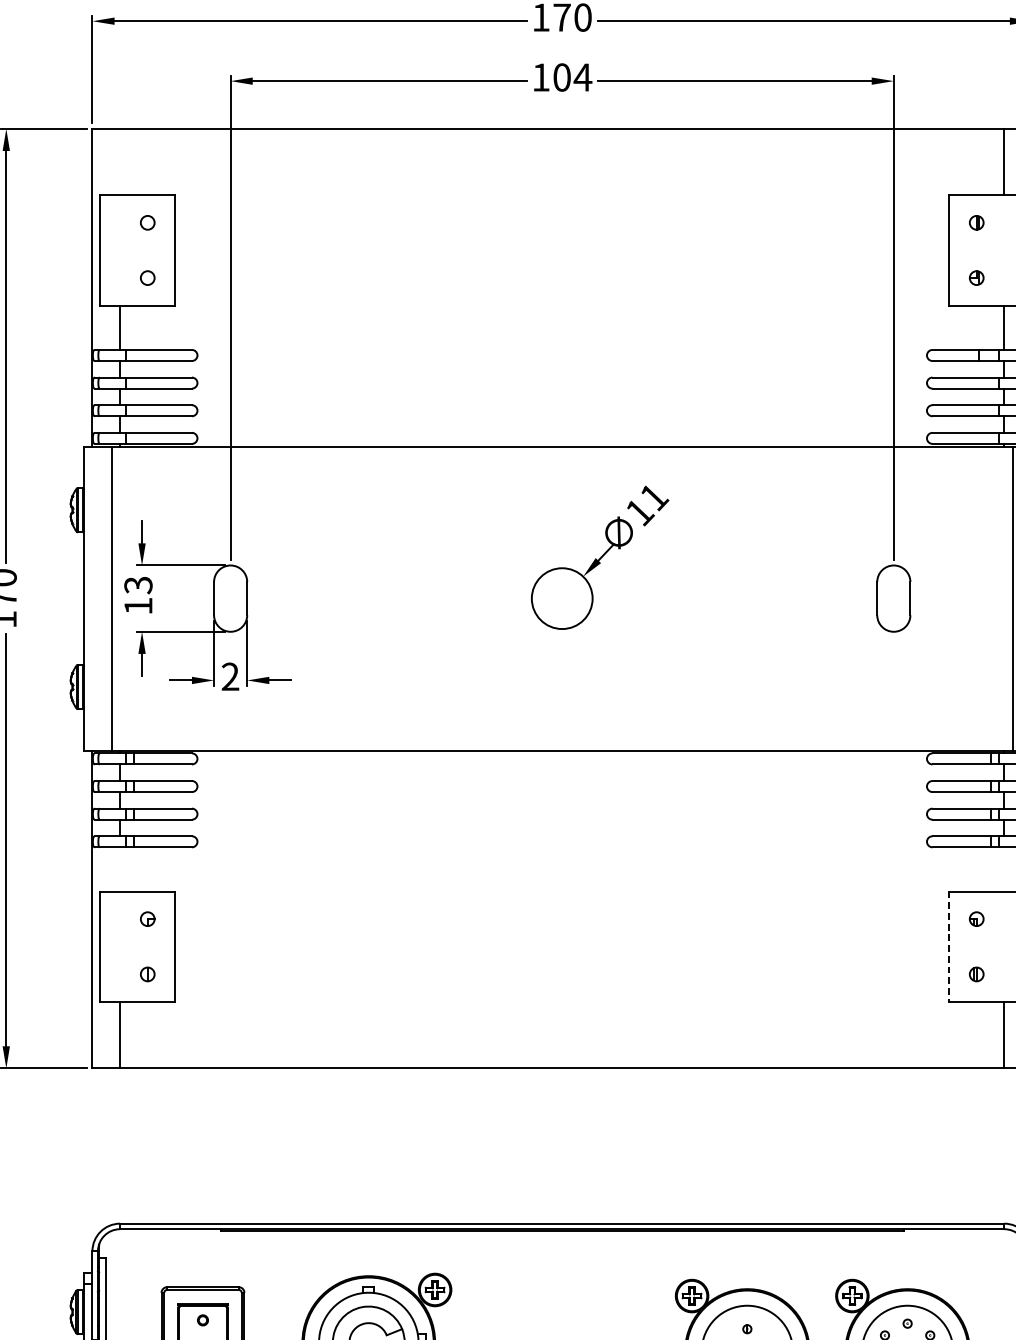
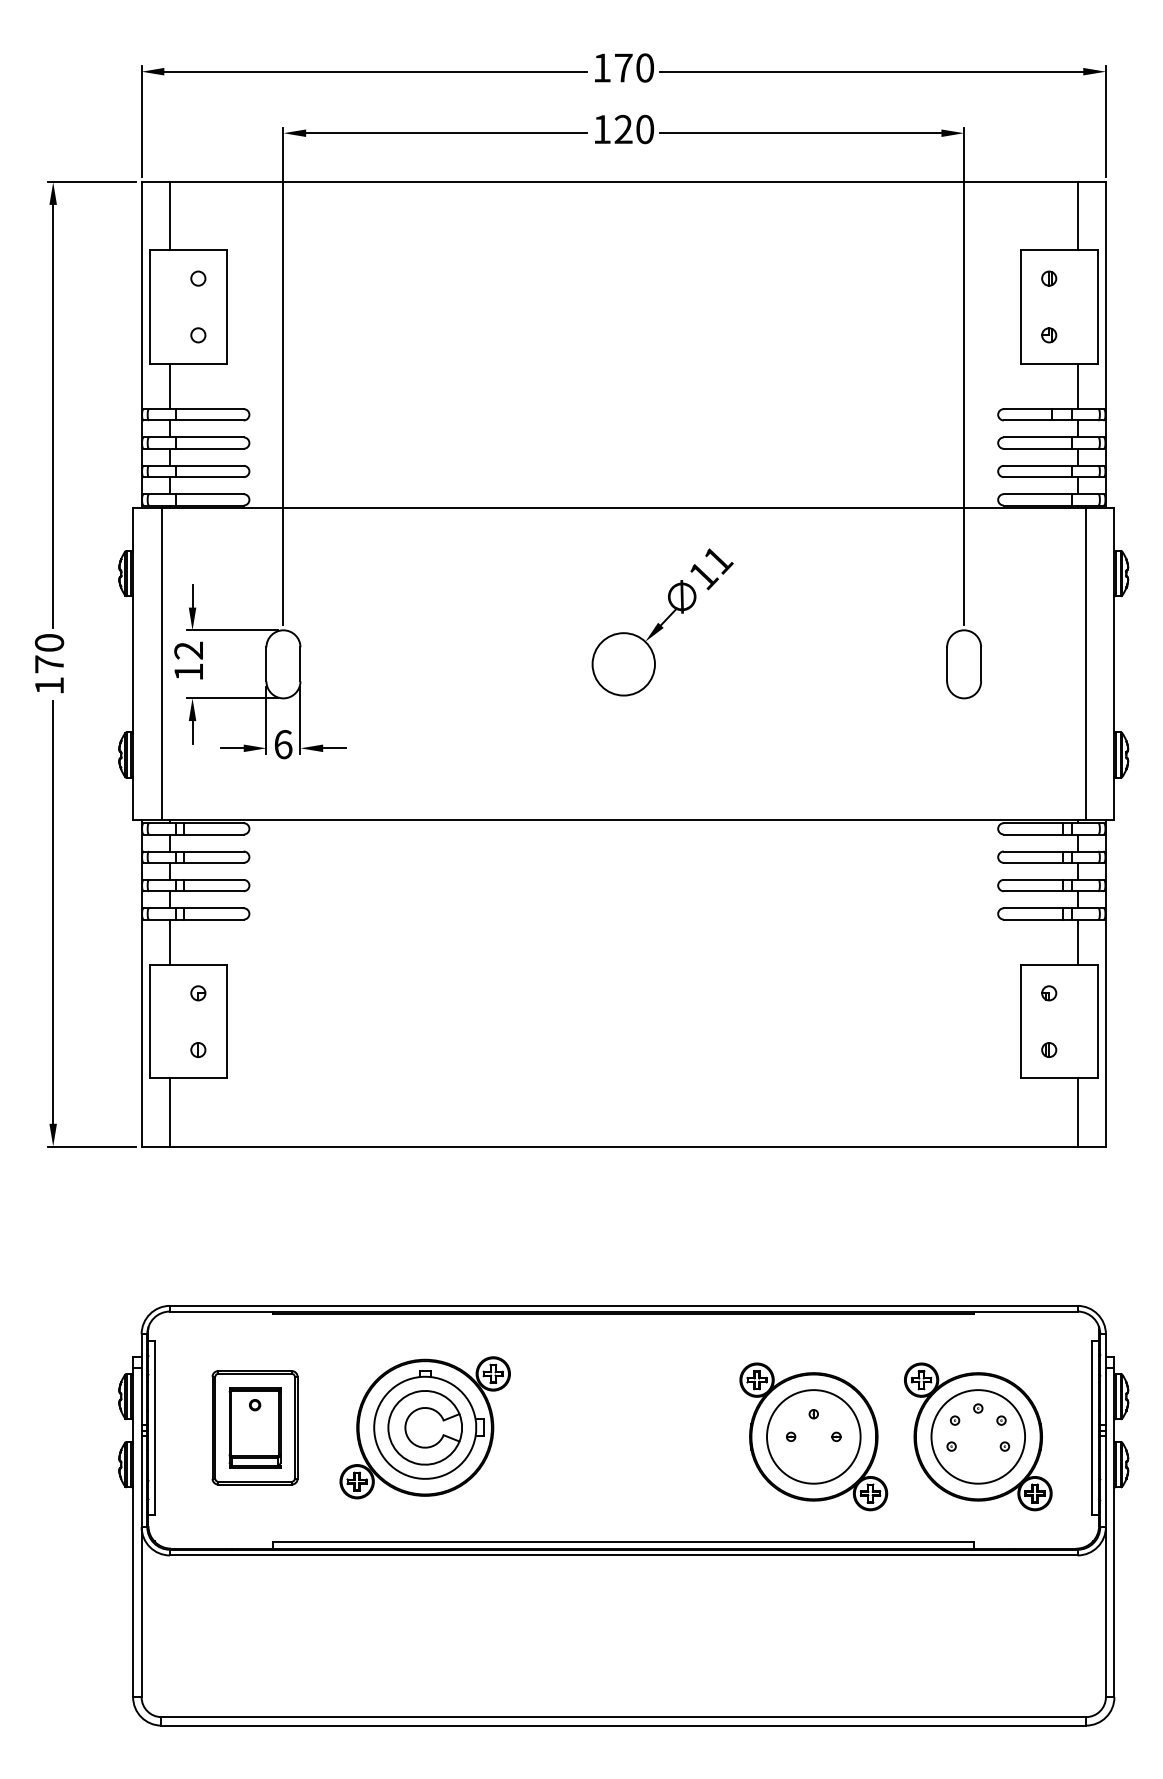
text: (572, 77) -> (634, 129), 104 -> 120
line: (120, 162) -> (170, 216), added
text: (138, 585) -> (188, 650), 13 -> 12
text: (230, 676) -> (283, 744), 2 -> 6
line: (120, 868) -> (170, 941), added
line: (1004, 868) -> (1077, 941), added
line: (948, 946) -> (1020, 1021), dashed -> solid

